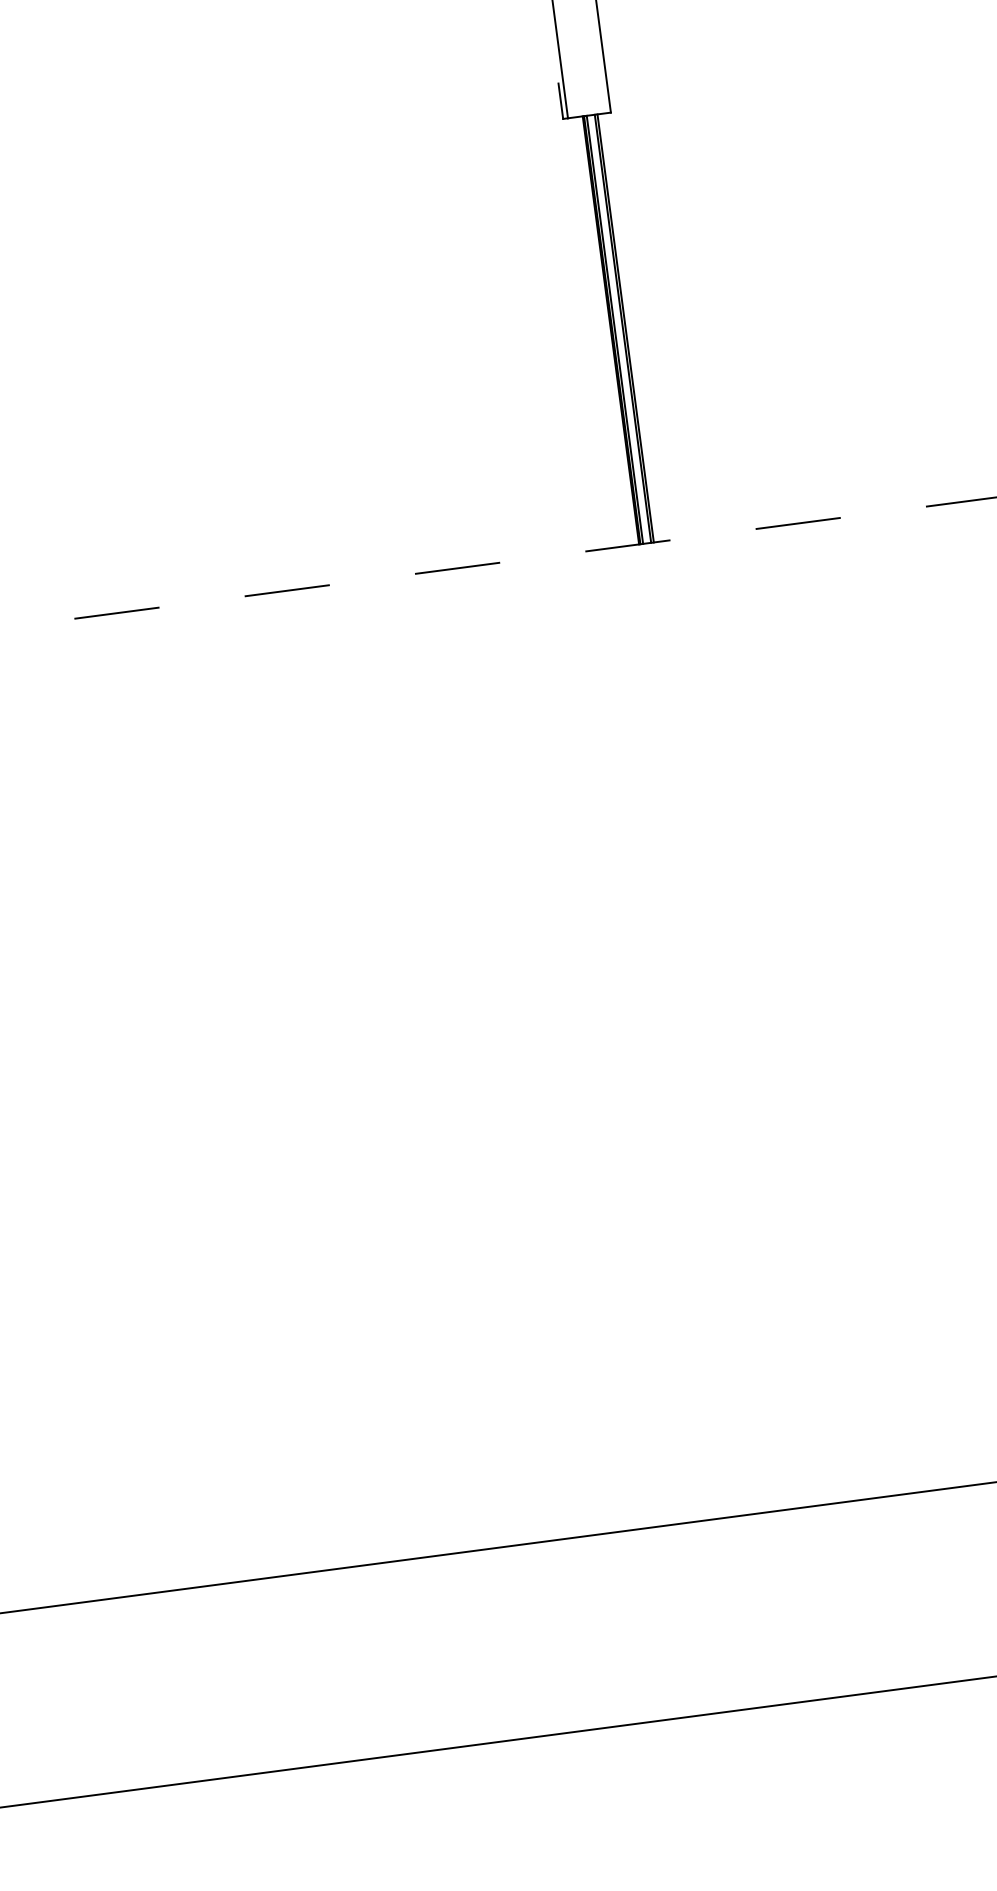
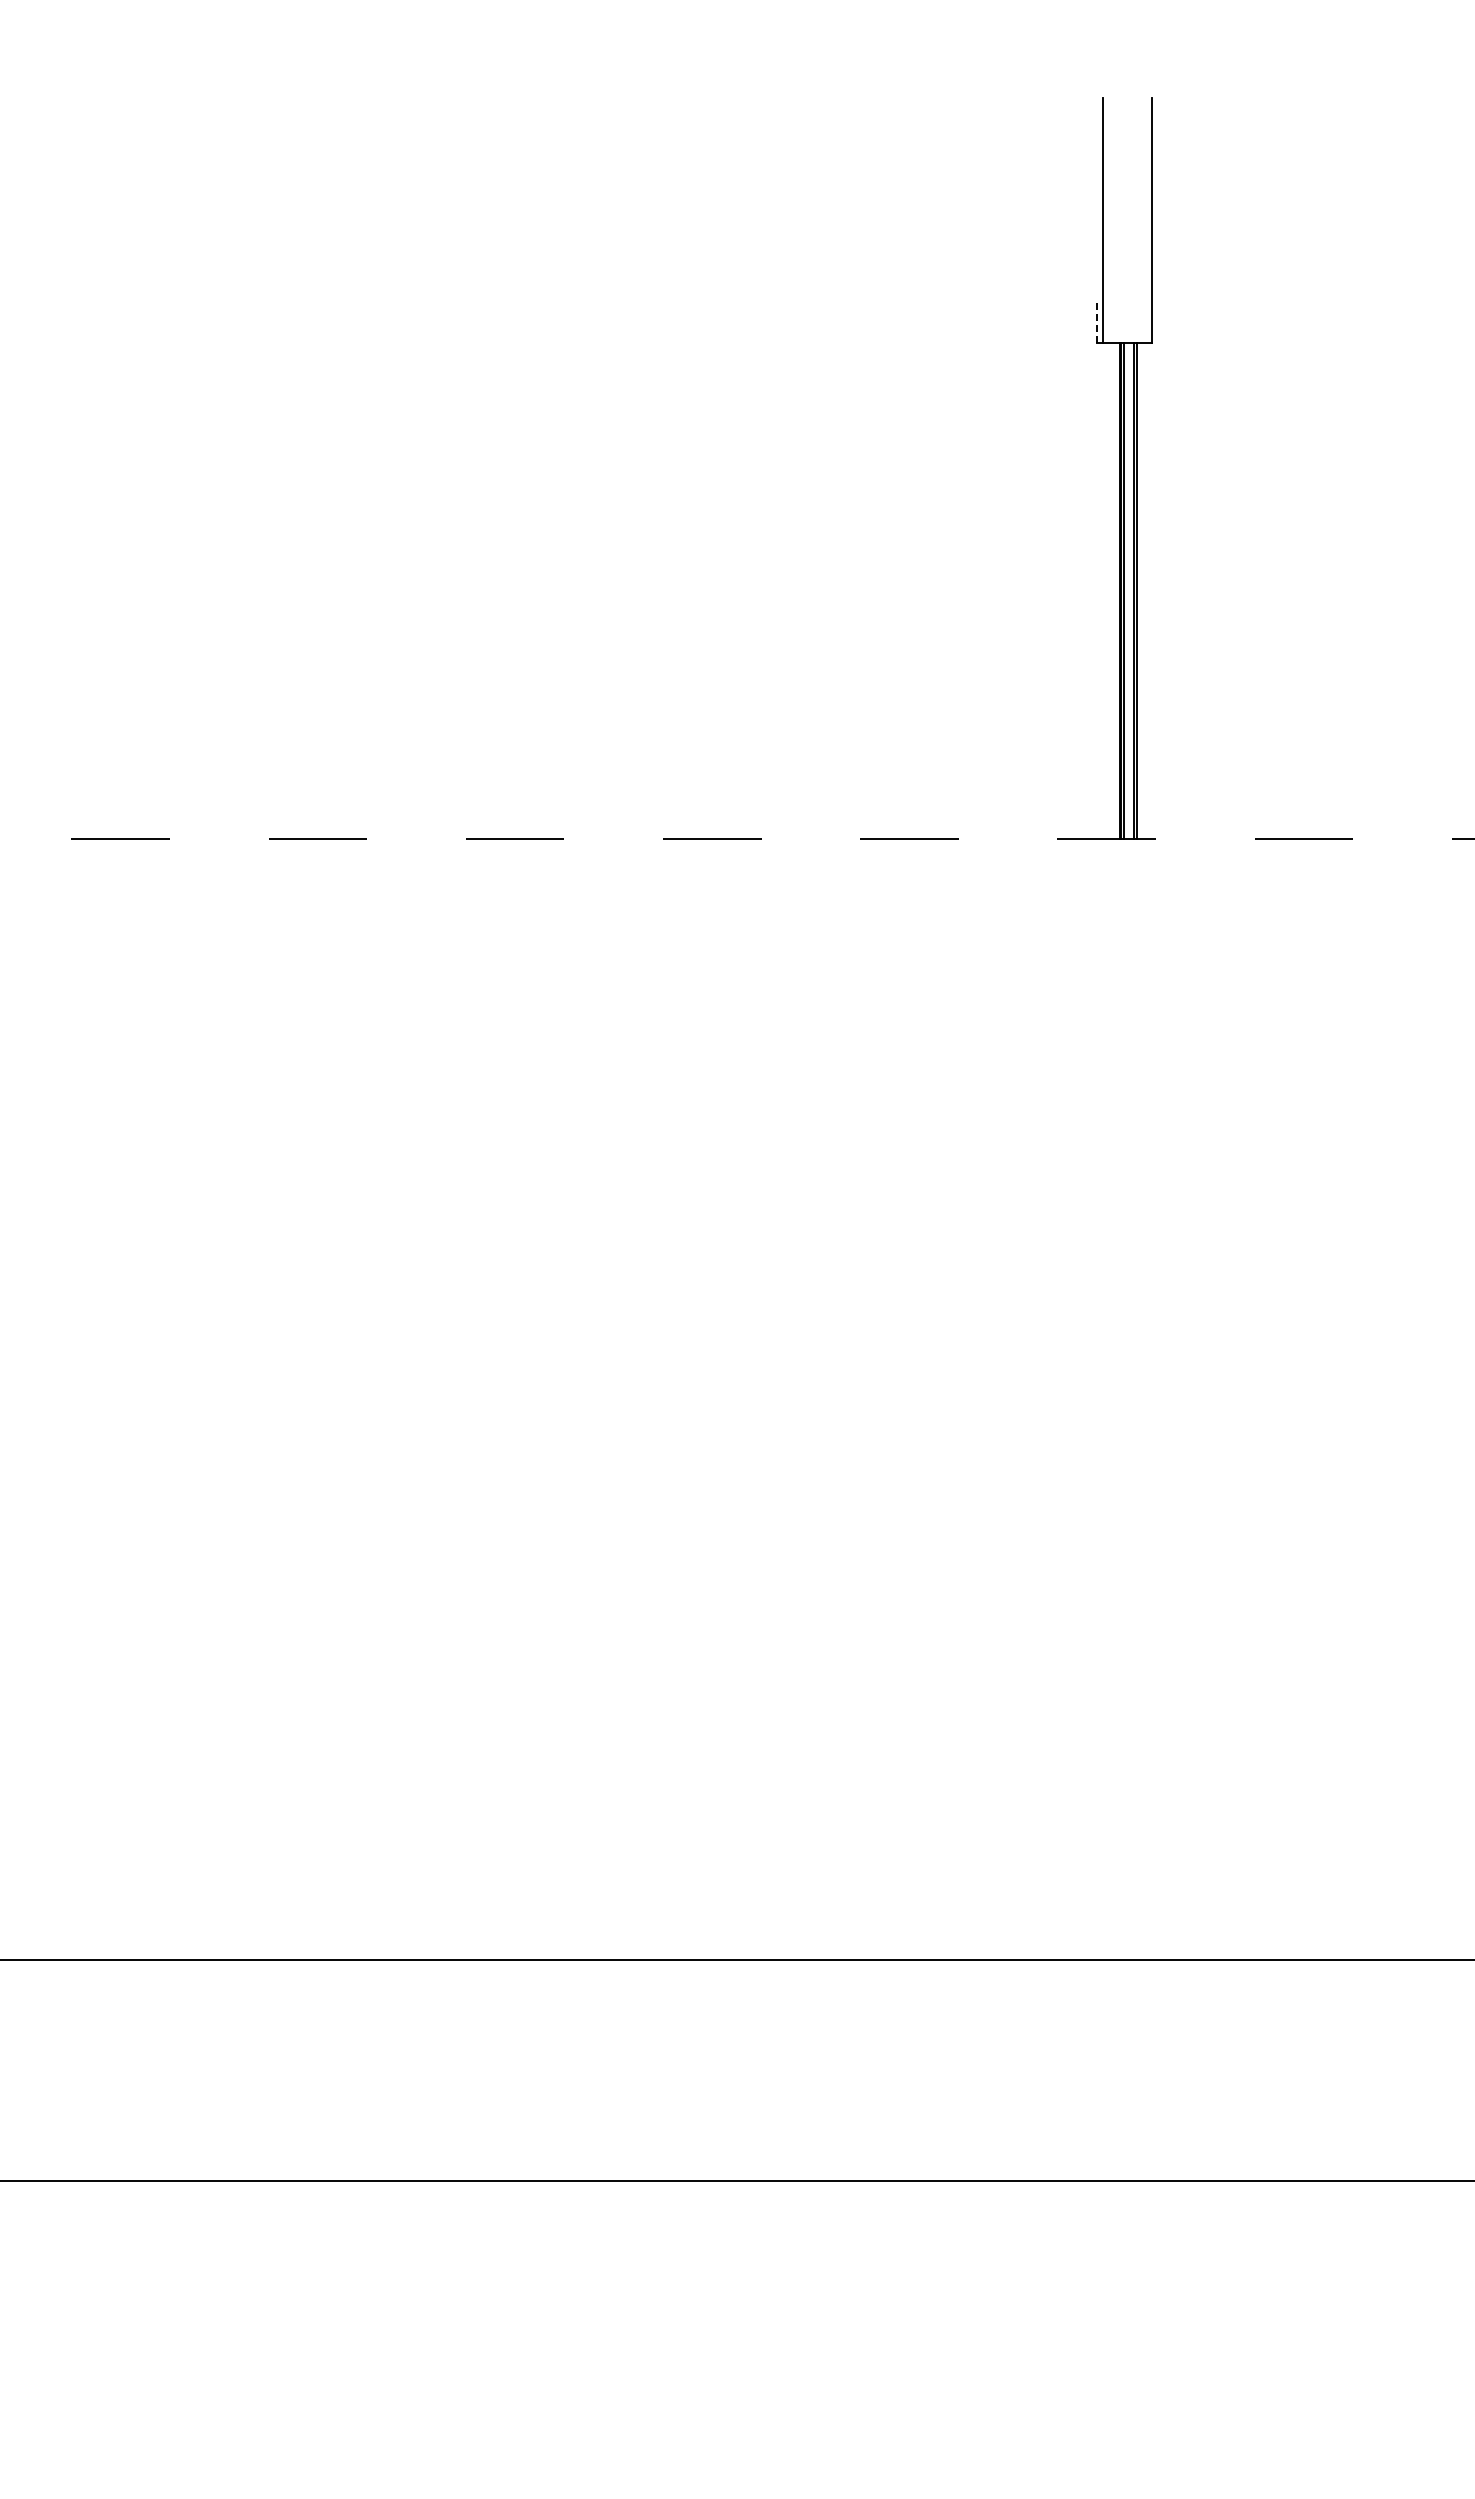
line: (561, 101) -> (1097, 322), solid -> dashed

